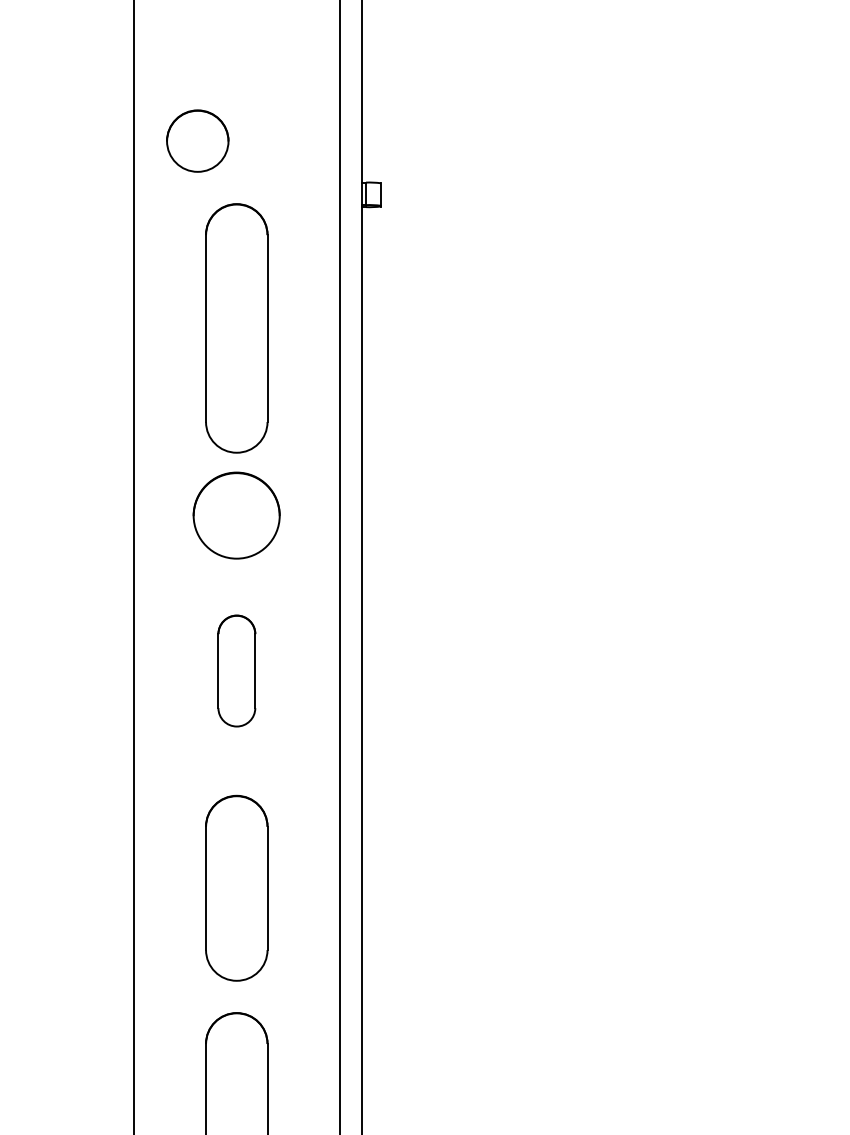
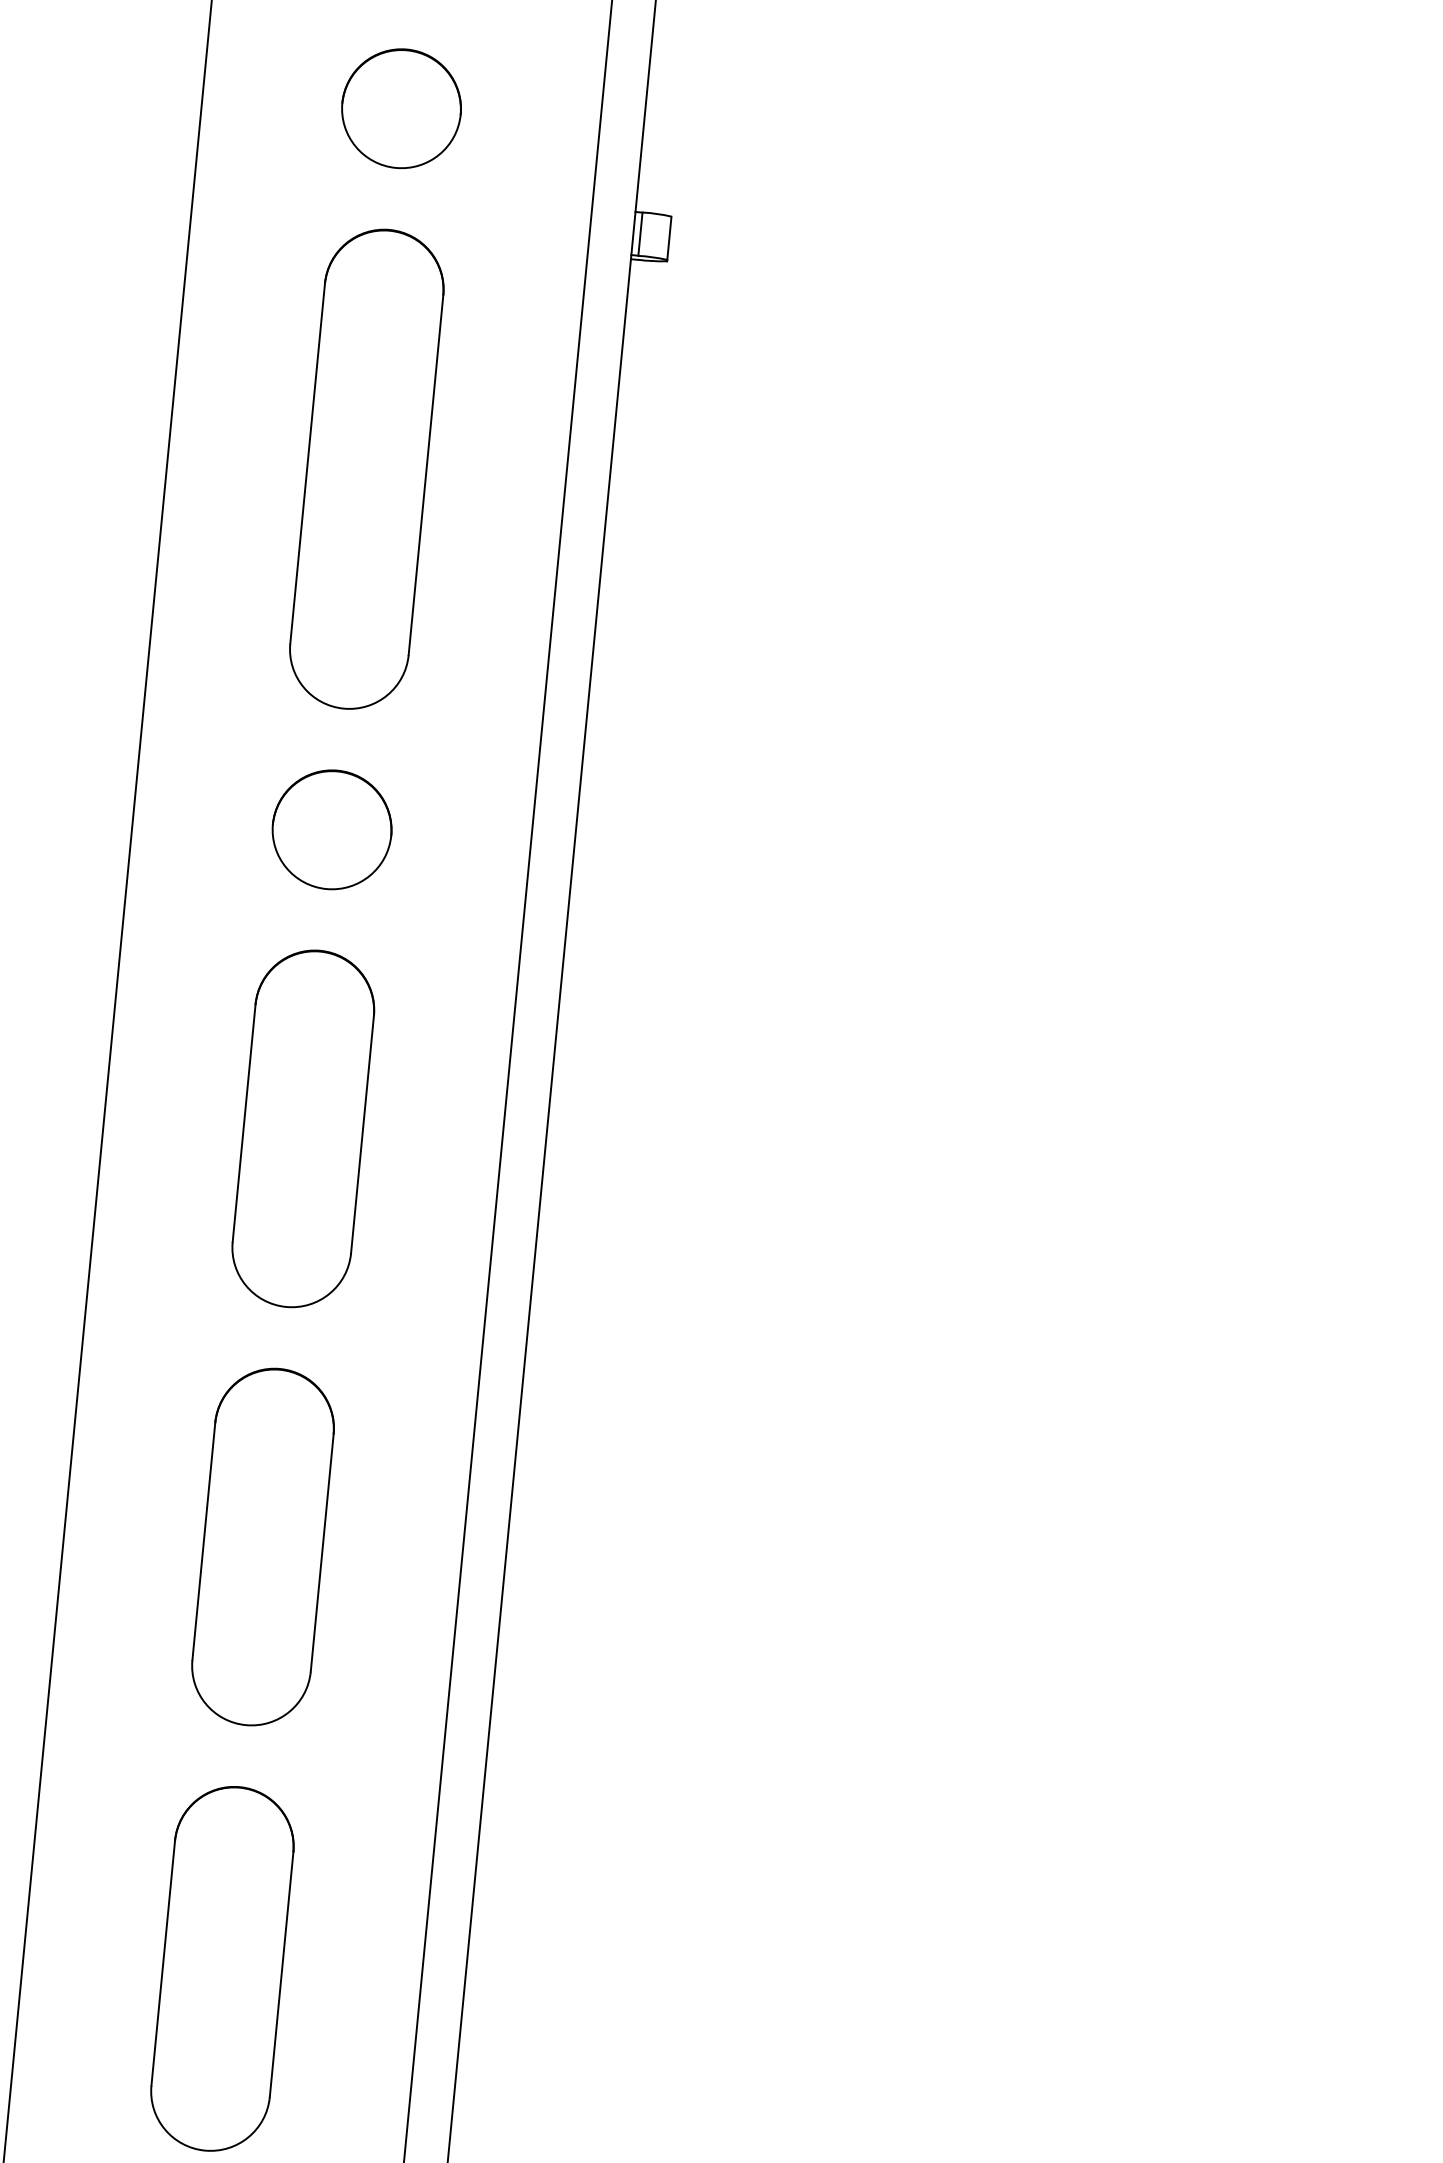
circle: (197, 140) -> (401, 107), moved
circle: (236, 515) -> (331, 829), size x0.71
part: (236, 670) -> (302, 1127), size x1.67

